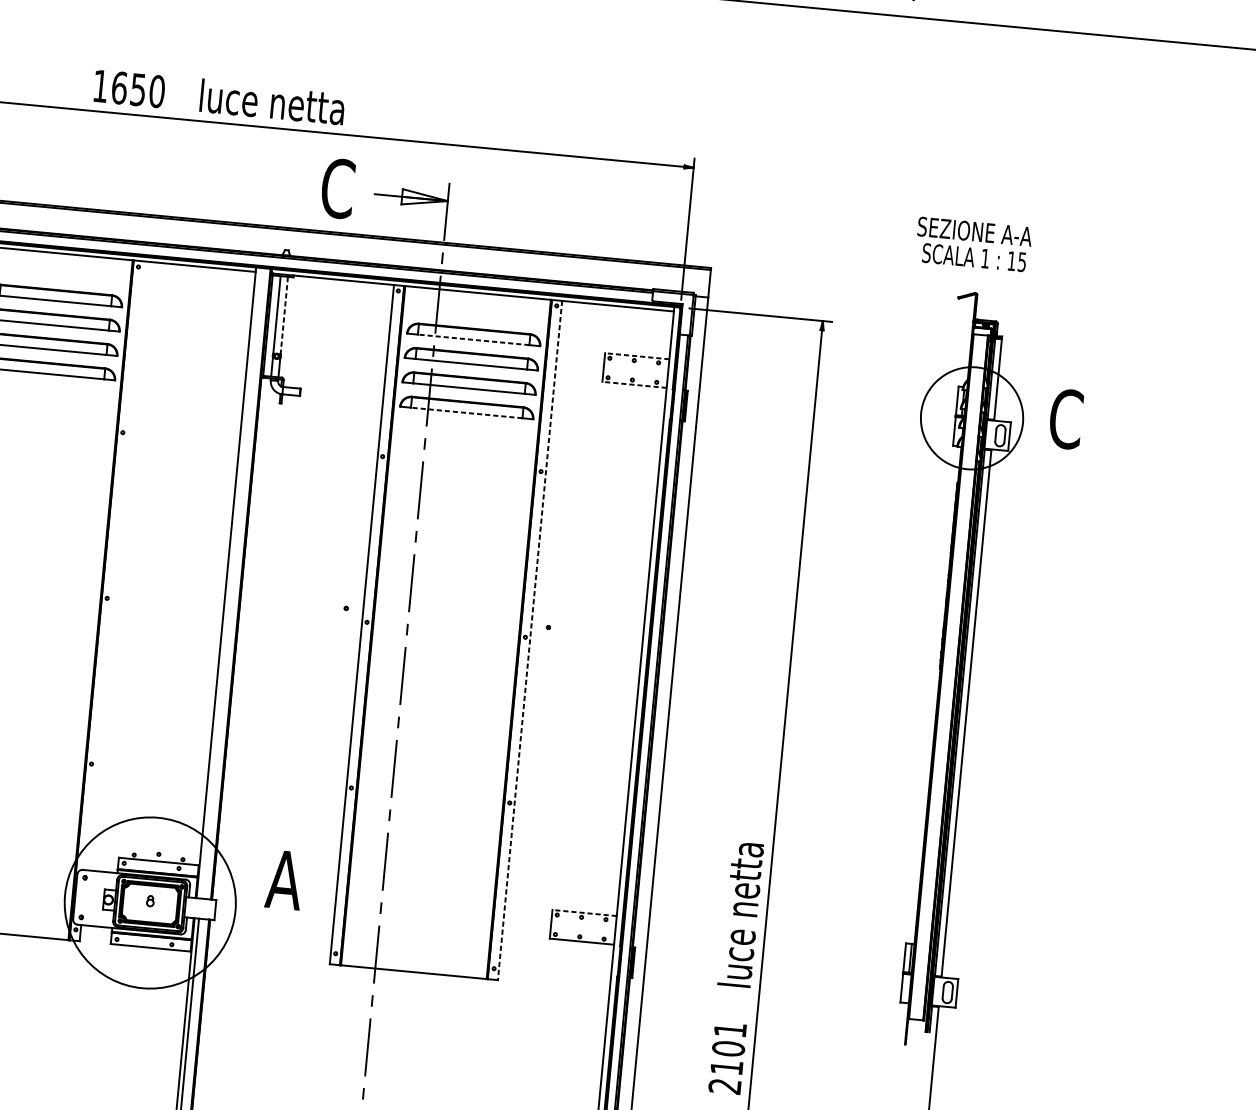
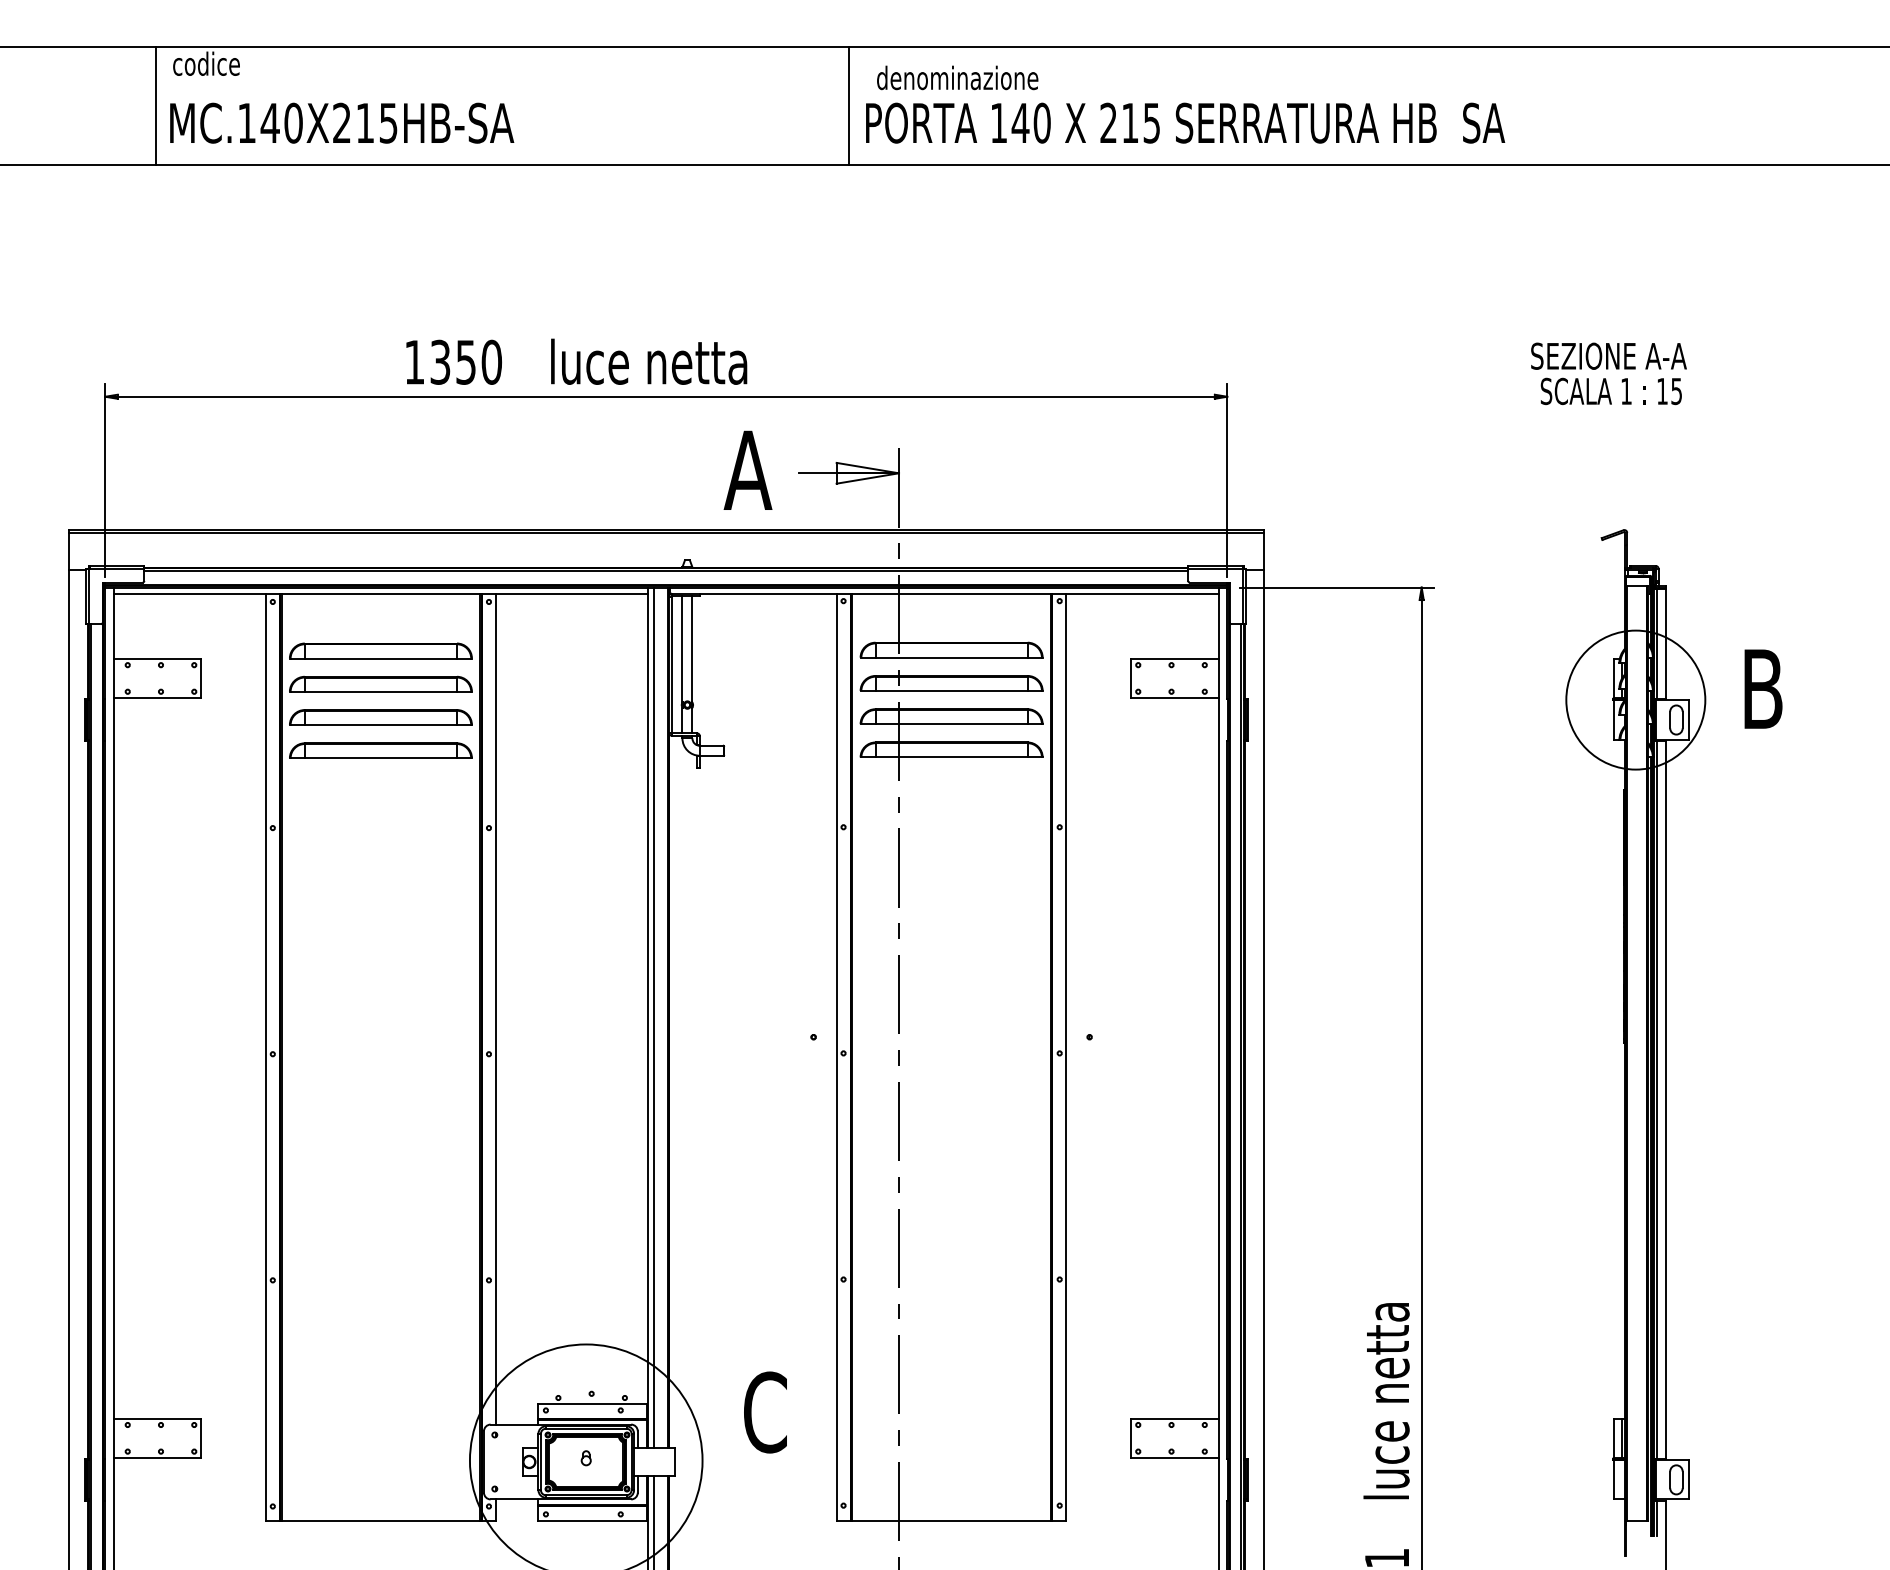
text: (119, 87) -> (440, 361), 1650 -> 1350
text: (337, 188) -> (747, 470), C -> A
text: (973, 244) -> (1608, 373), moved
line: (284, 315) -> (692, 648), dashed -> solid
line: (473, 339) -> (951, 657), dashed -> solid
line: (637, 355) -> (1175, 658), dashed -> solid
line: (634, 385) -> (1175, 698), dashed -> solid
line: (466, 413) -> (951, 757), dashed -> solid
text: (1065, 419) -> (1762, 689), C -> B
line: (115, 565) -> (495, 1008), added
line: (231, 582) -> (654, 1017), added
line: (530, 640) -> (1066, 1057), dashed -> solid
text: (284, 880) -> (764, 1412), A -> C
line: (584, 912) -> (1175, 1418), dashed -> solid

